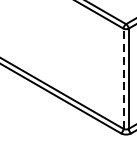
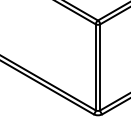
line: (123, 77) -> (95, 66), dashed -> solid

